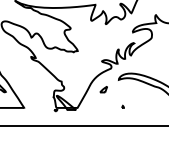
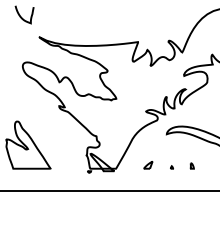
part: (103, 89) -> (148, 165), moved
part: (138, 105) -> (191, 165), added

